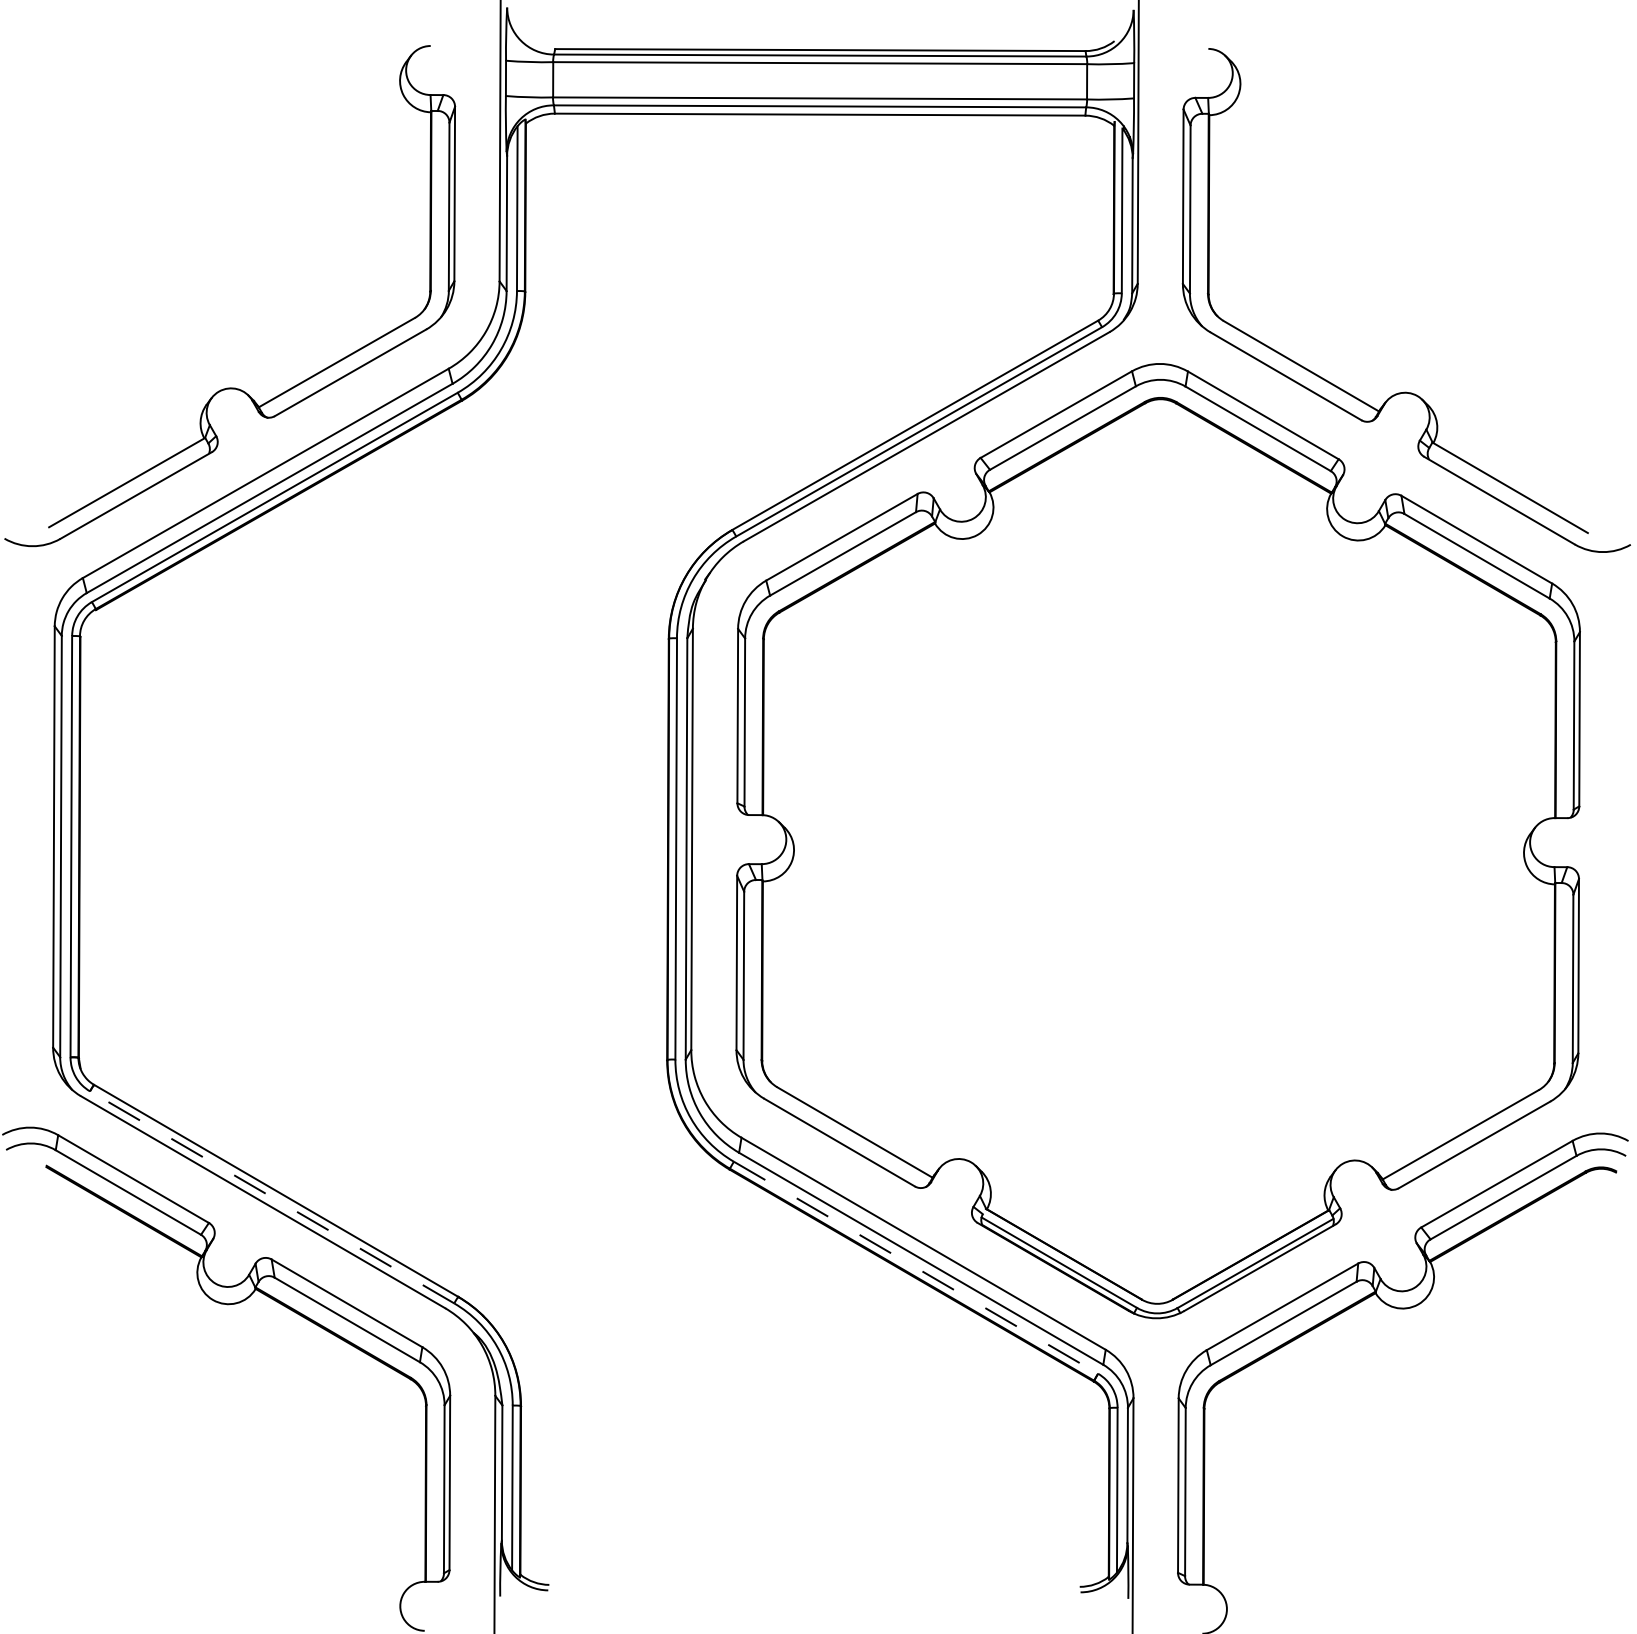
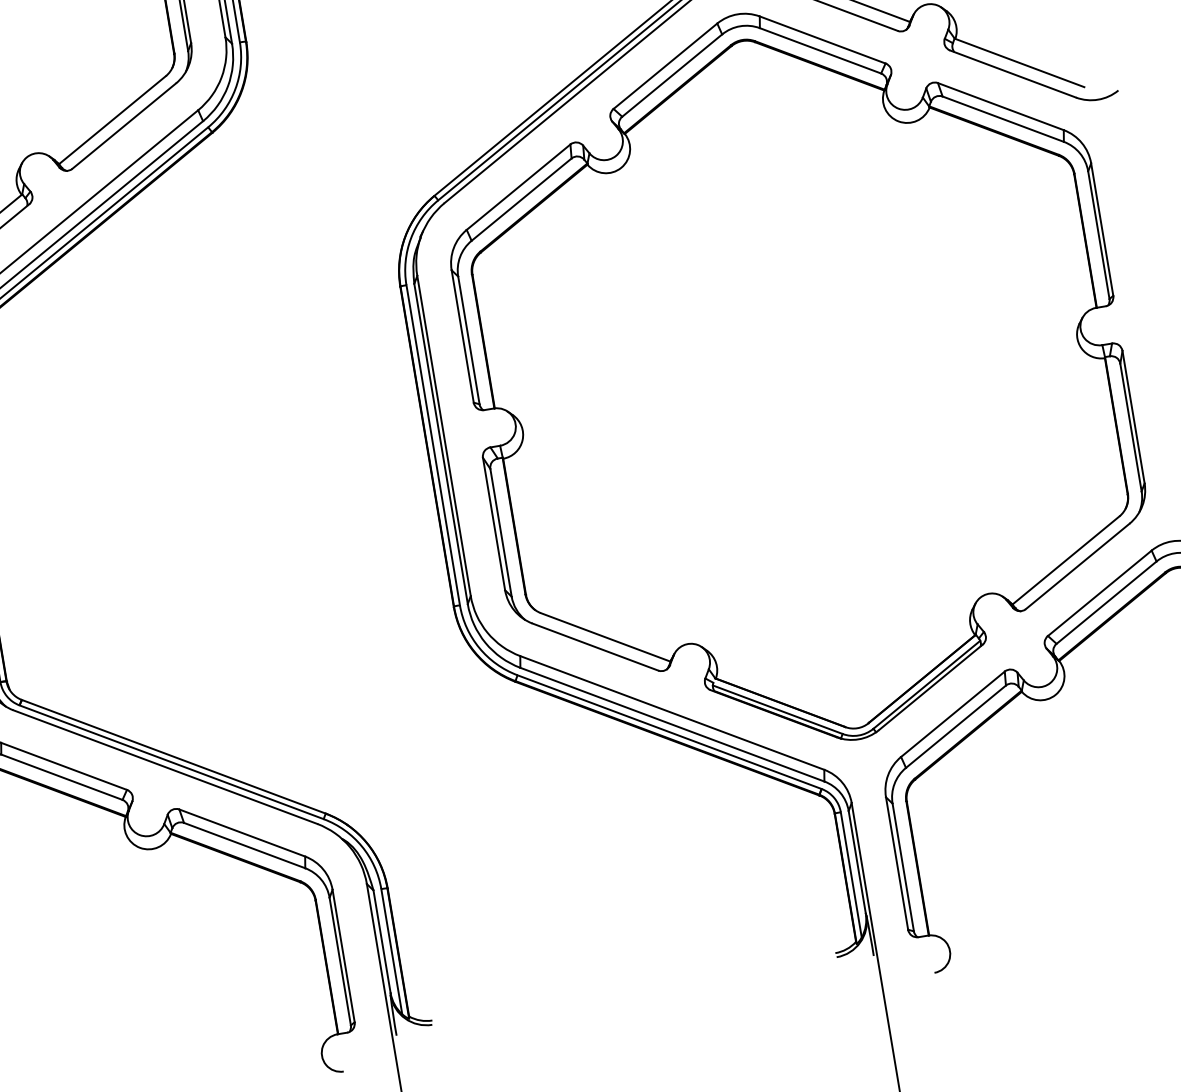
line: (272, 1197) -> (171, 762), dashed -> solid
line: (916, 1267) -> (669, 731), dashed -> solid

